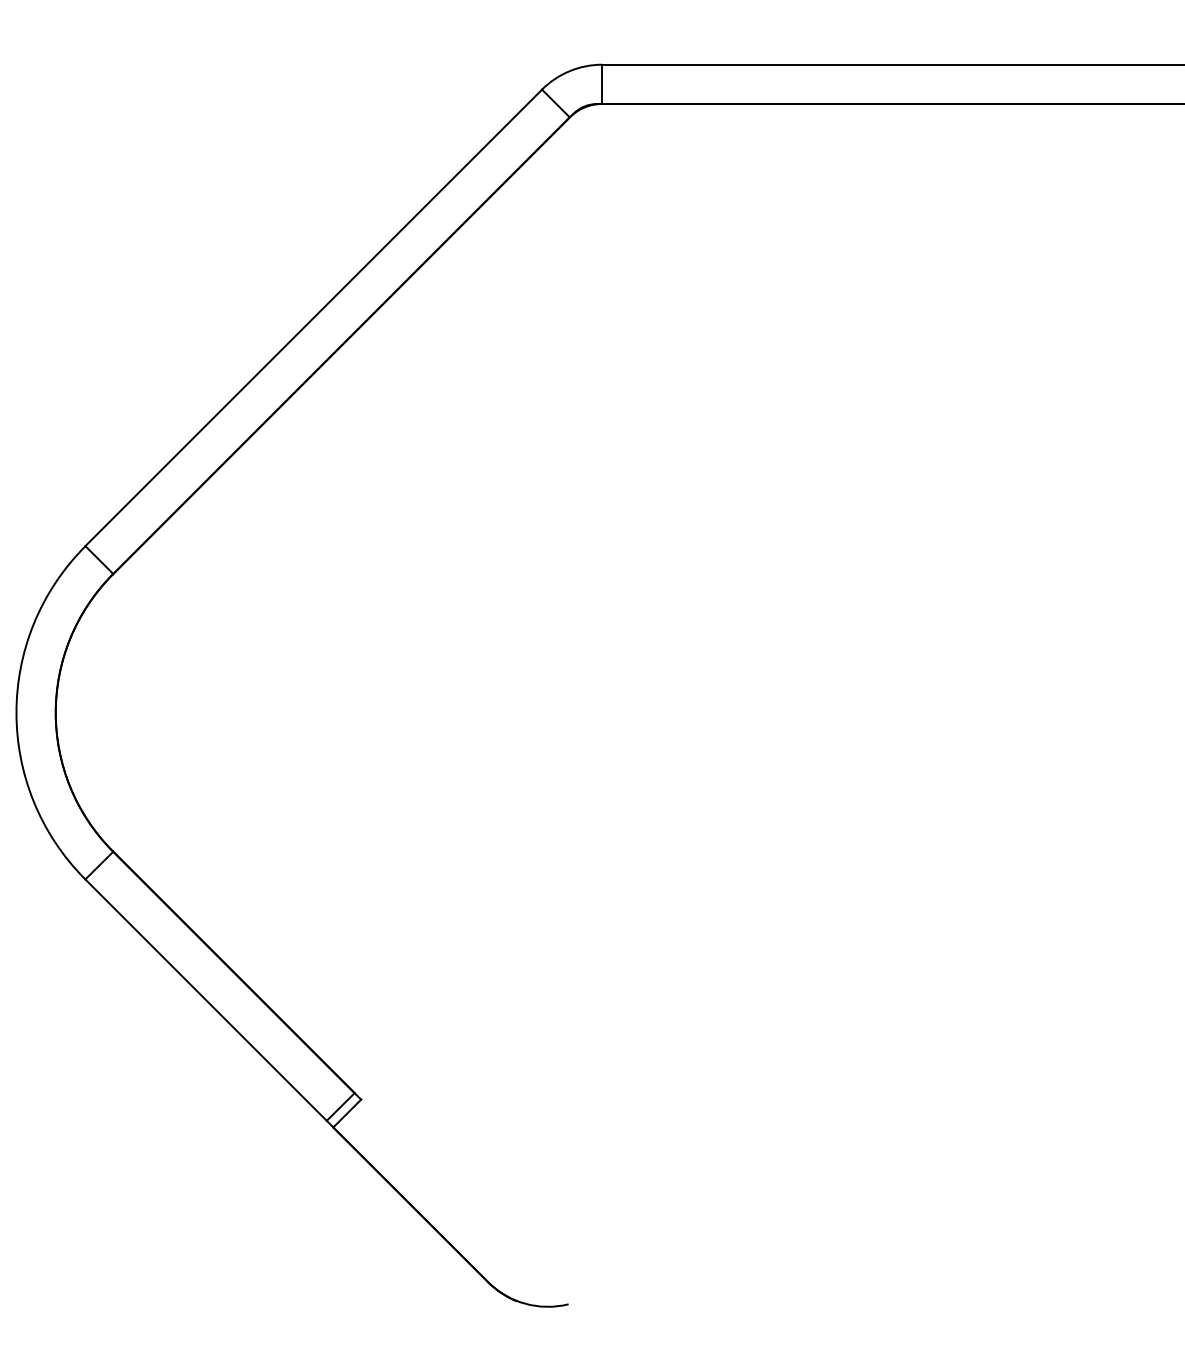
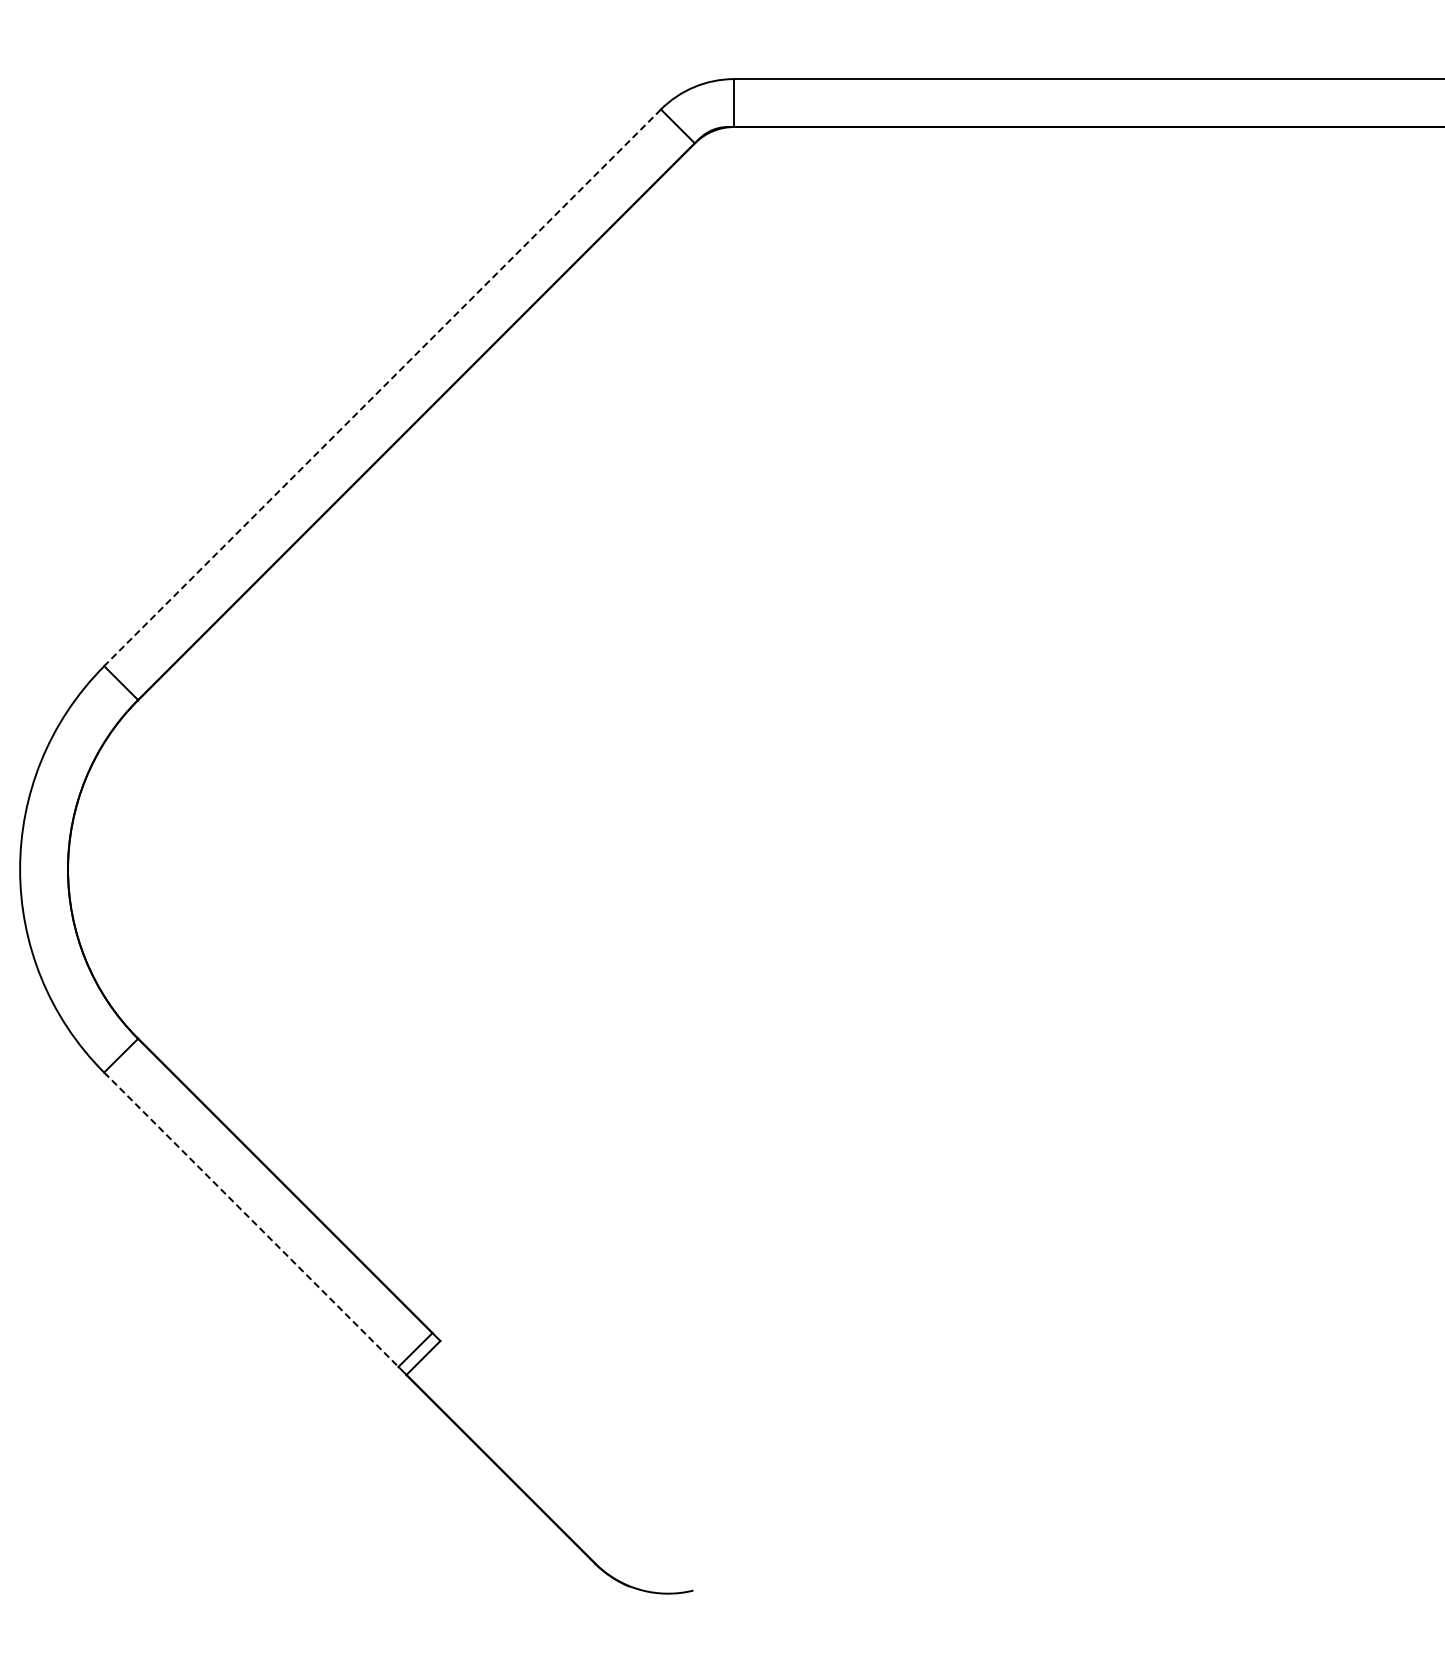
line: (313, 317) -> (382, 387), solid -> dashed
line: (206, 1000) -> (251, 1220), solid -> dashed

